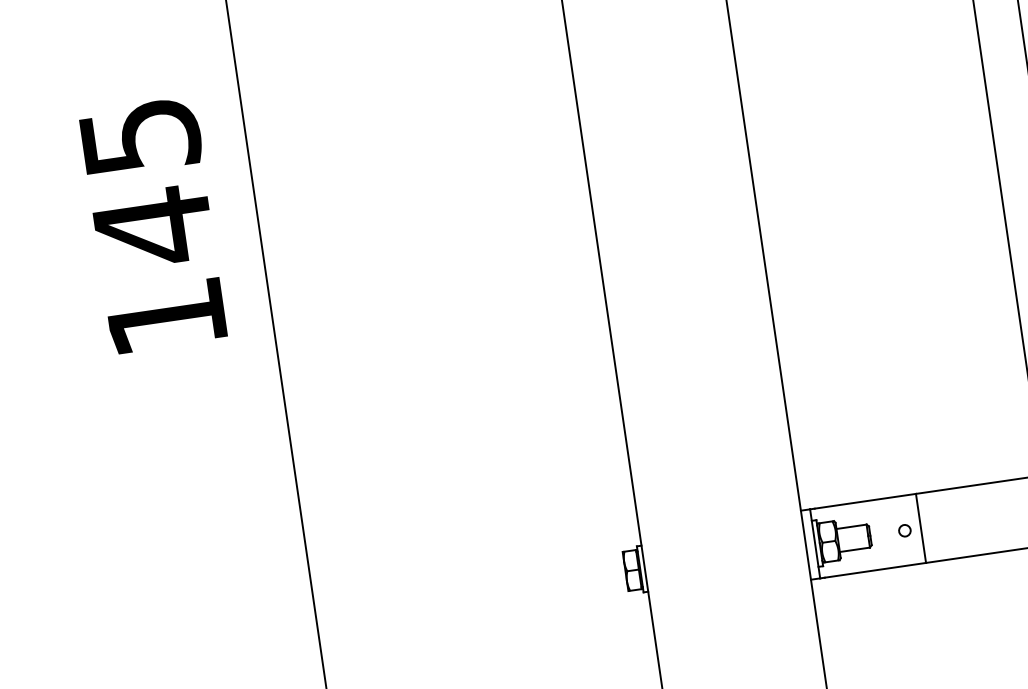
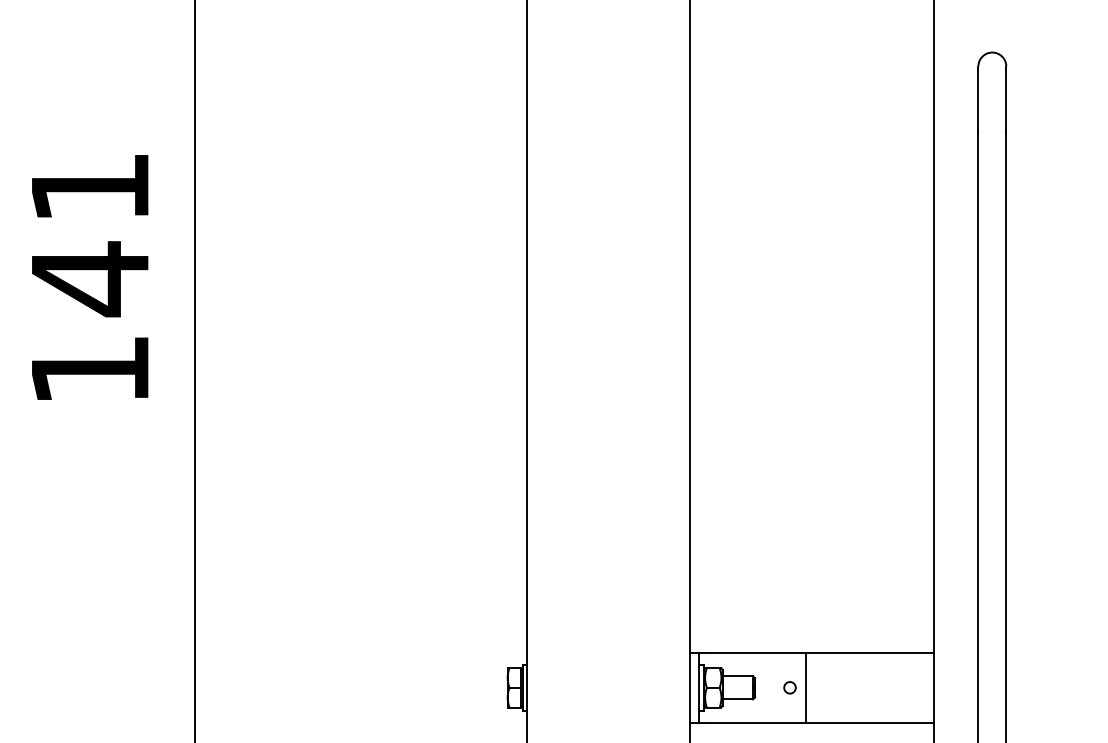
text: (141, 136) -> (91, 187), 145 -> 141

